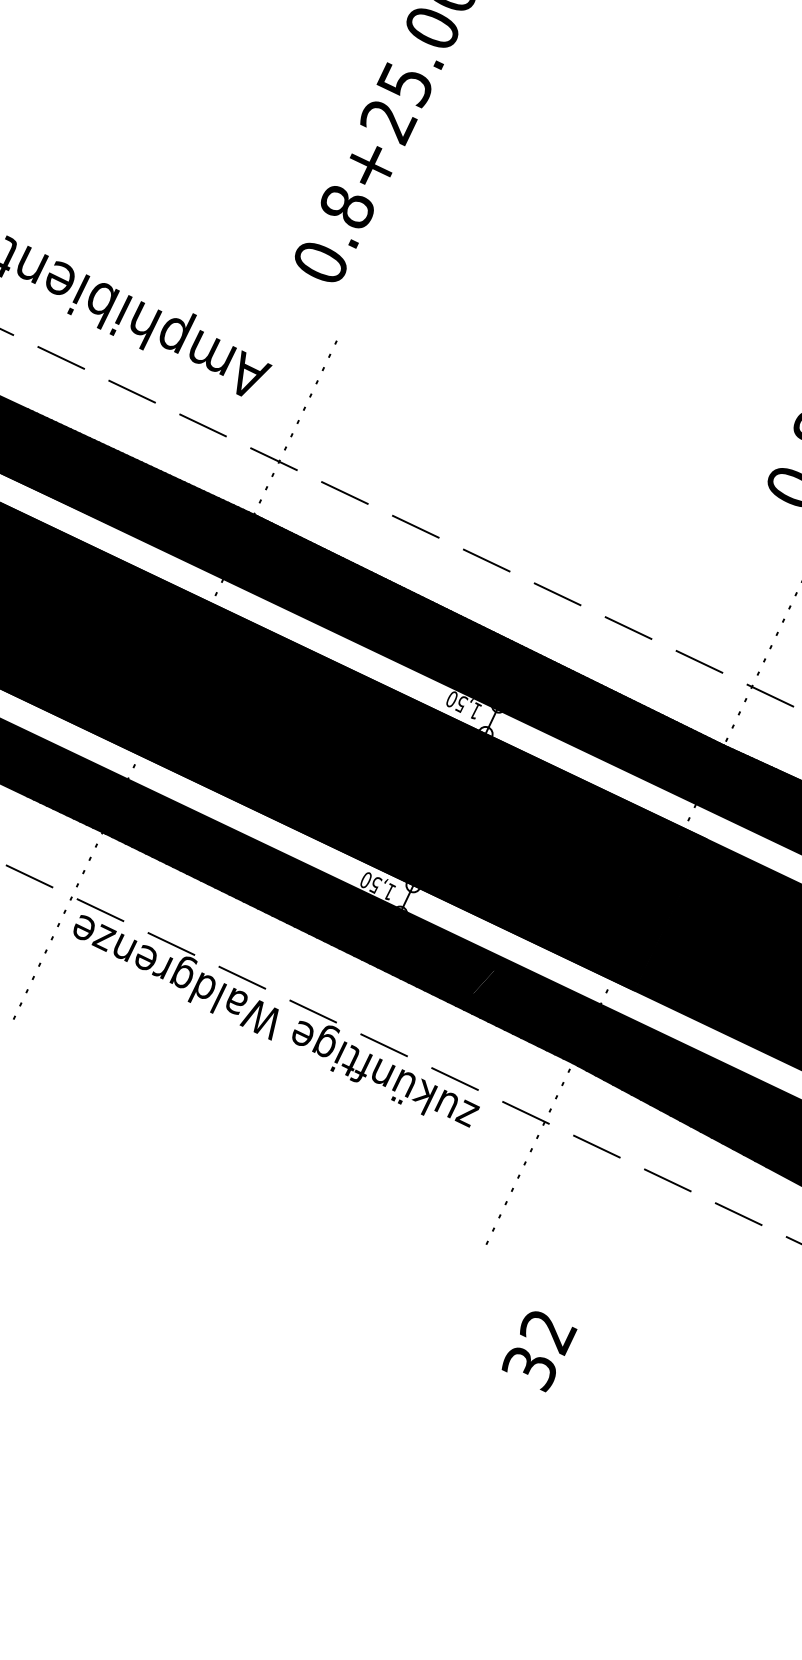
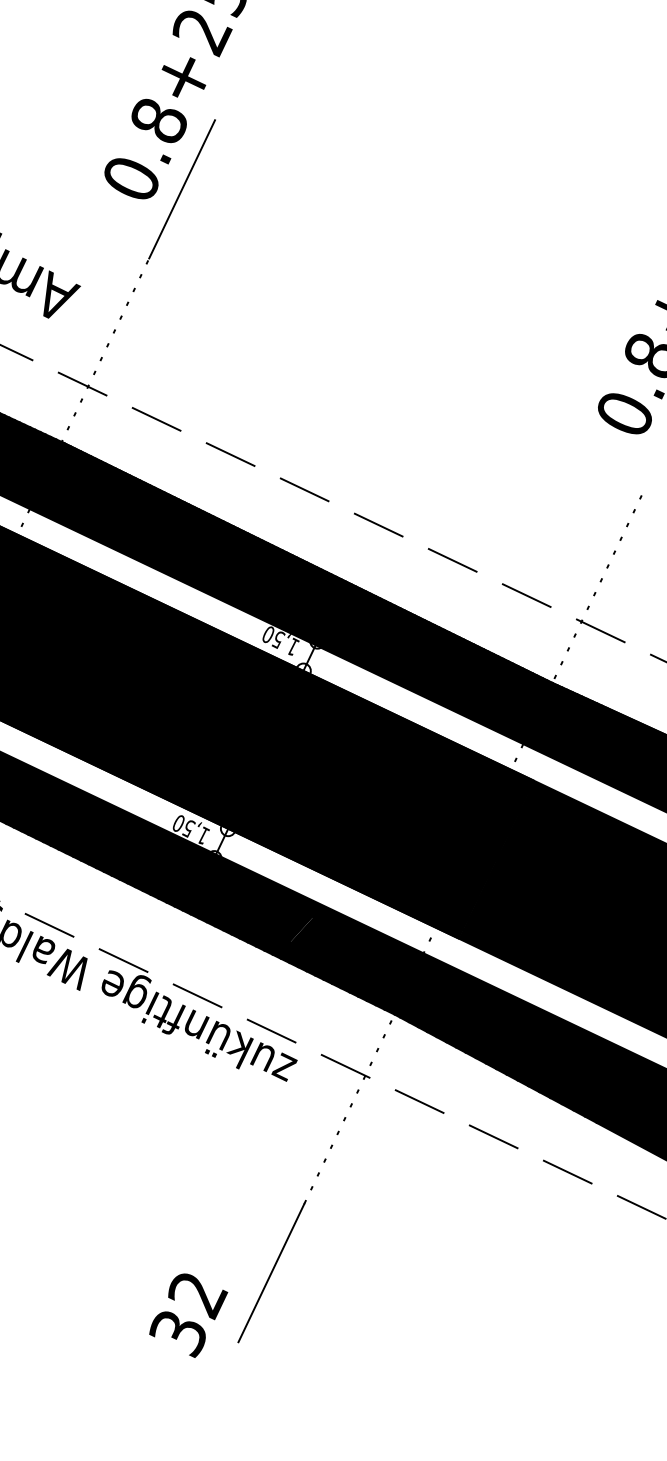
line: (368, 272) -> (181, 189), added
line: (454, 1310) -> (271, 1272), added
text: (539, 1351) -> (188, 1315), moved

